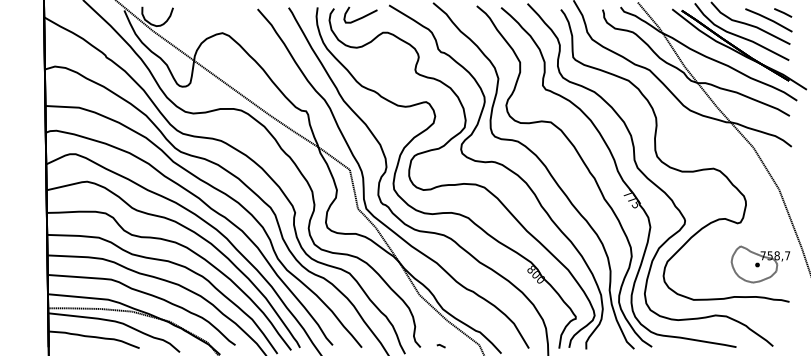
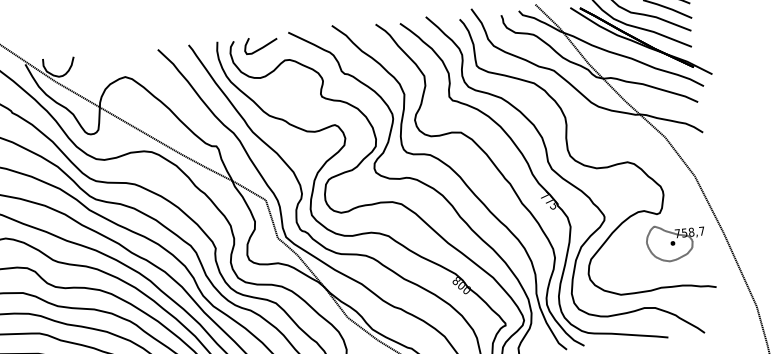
part: (760, 264) -> (675, 242), moved

